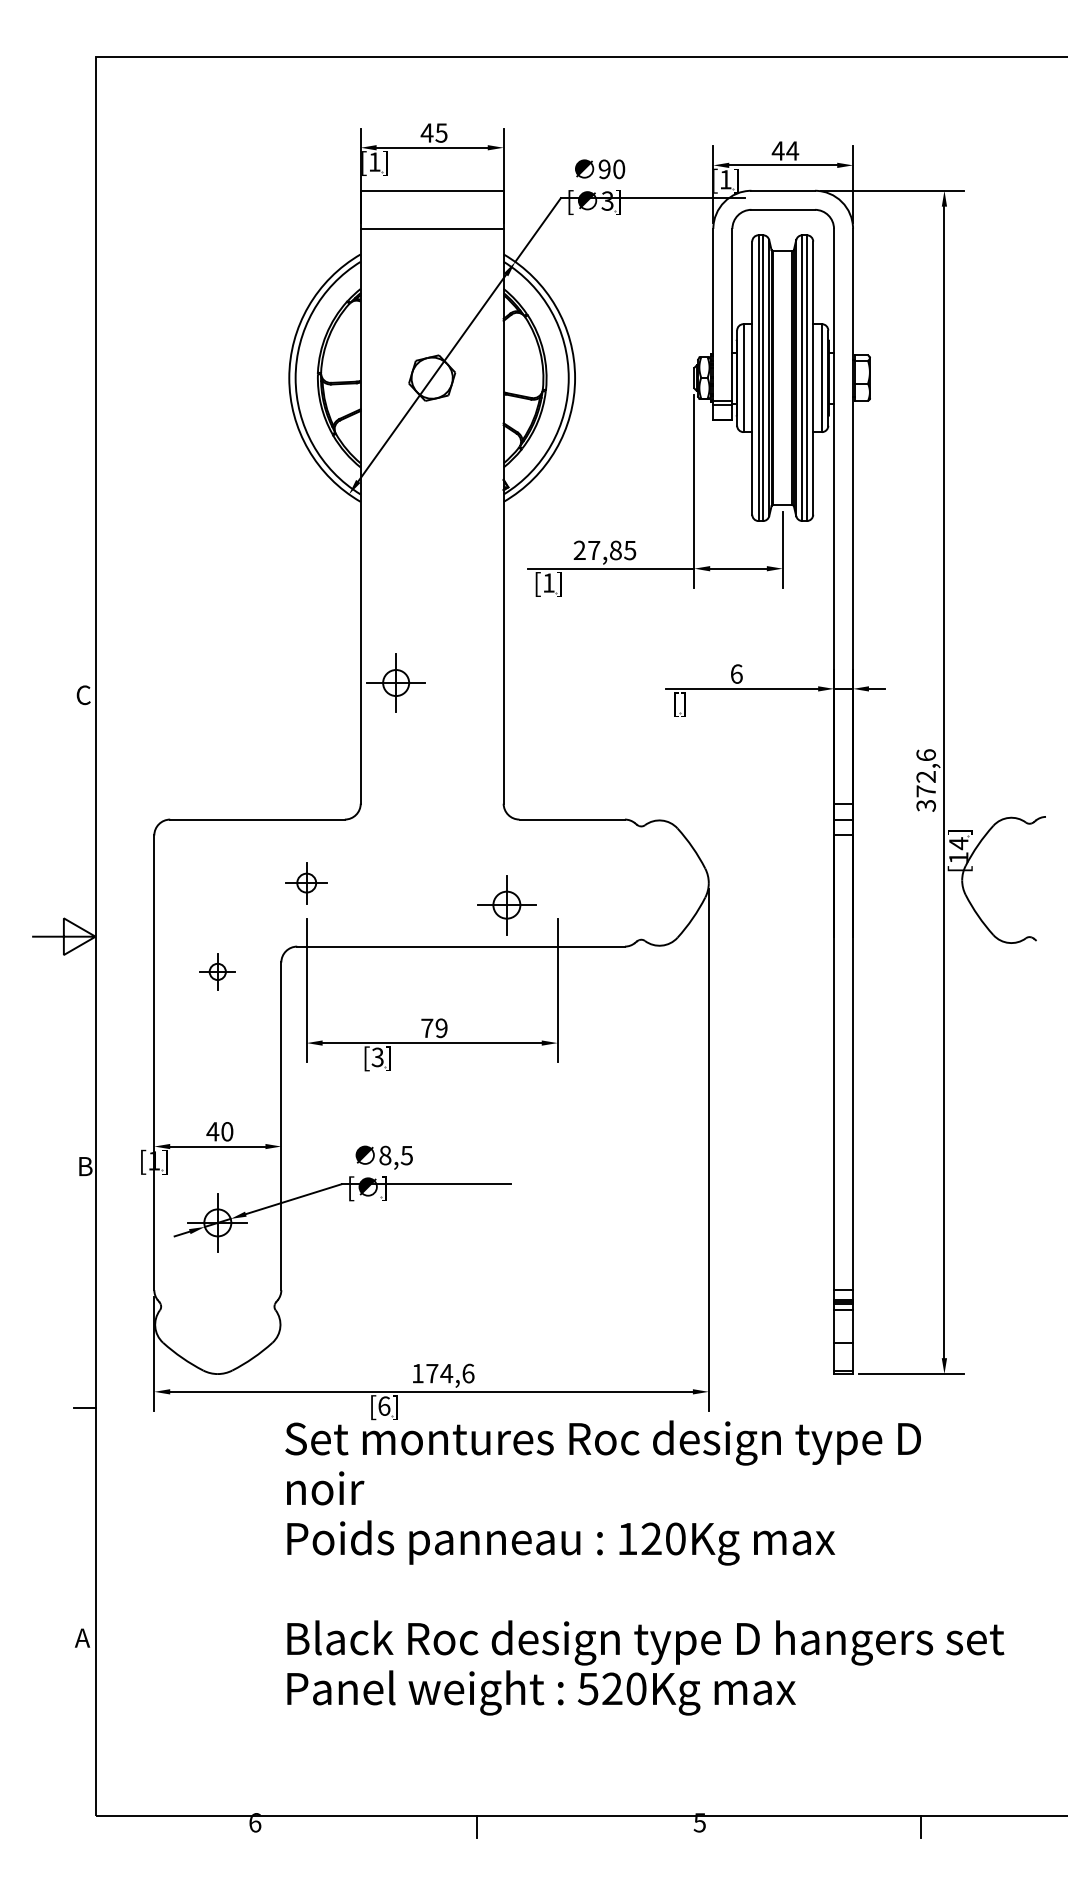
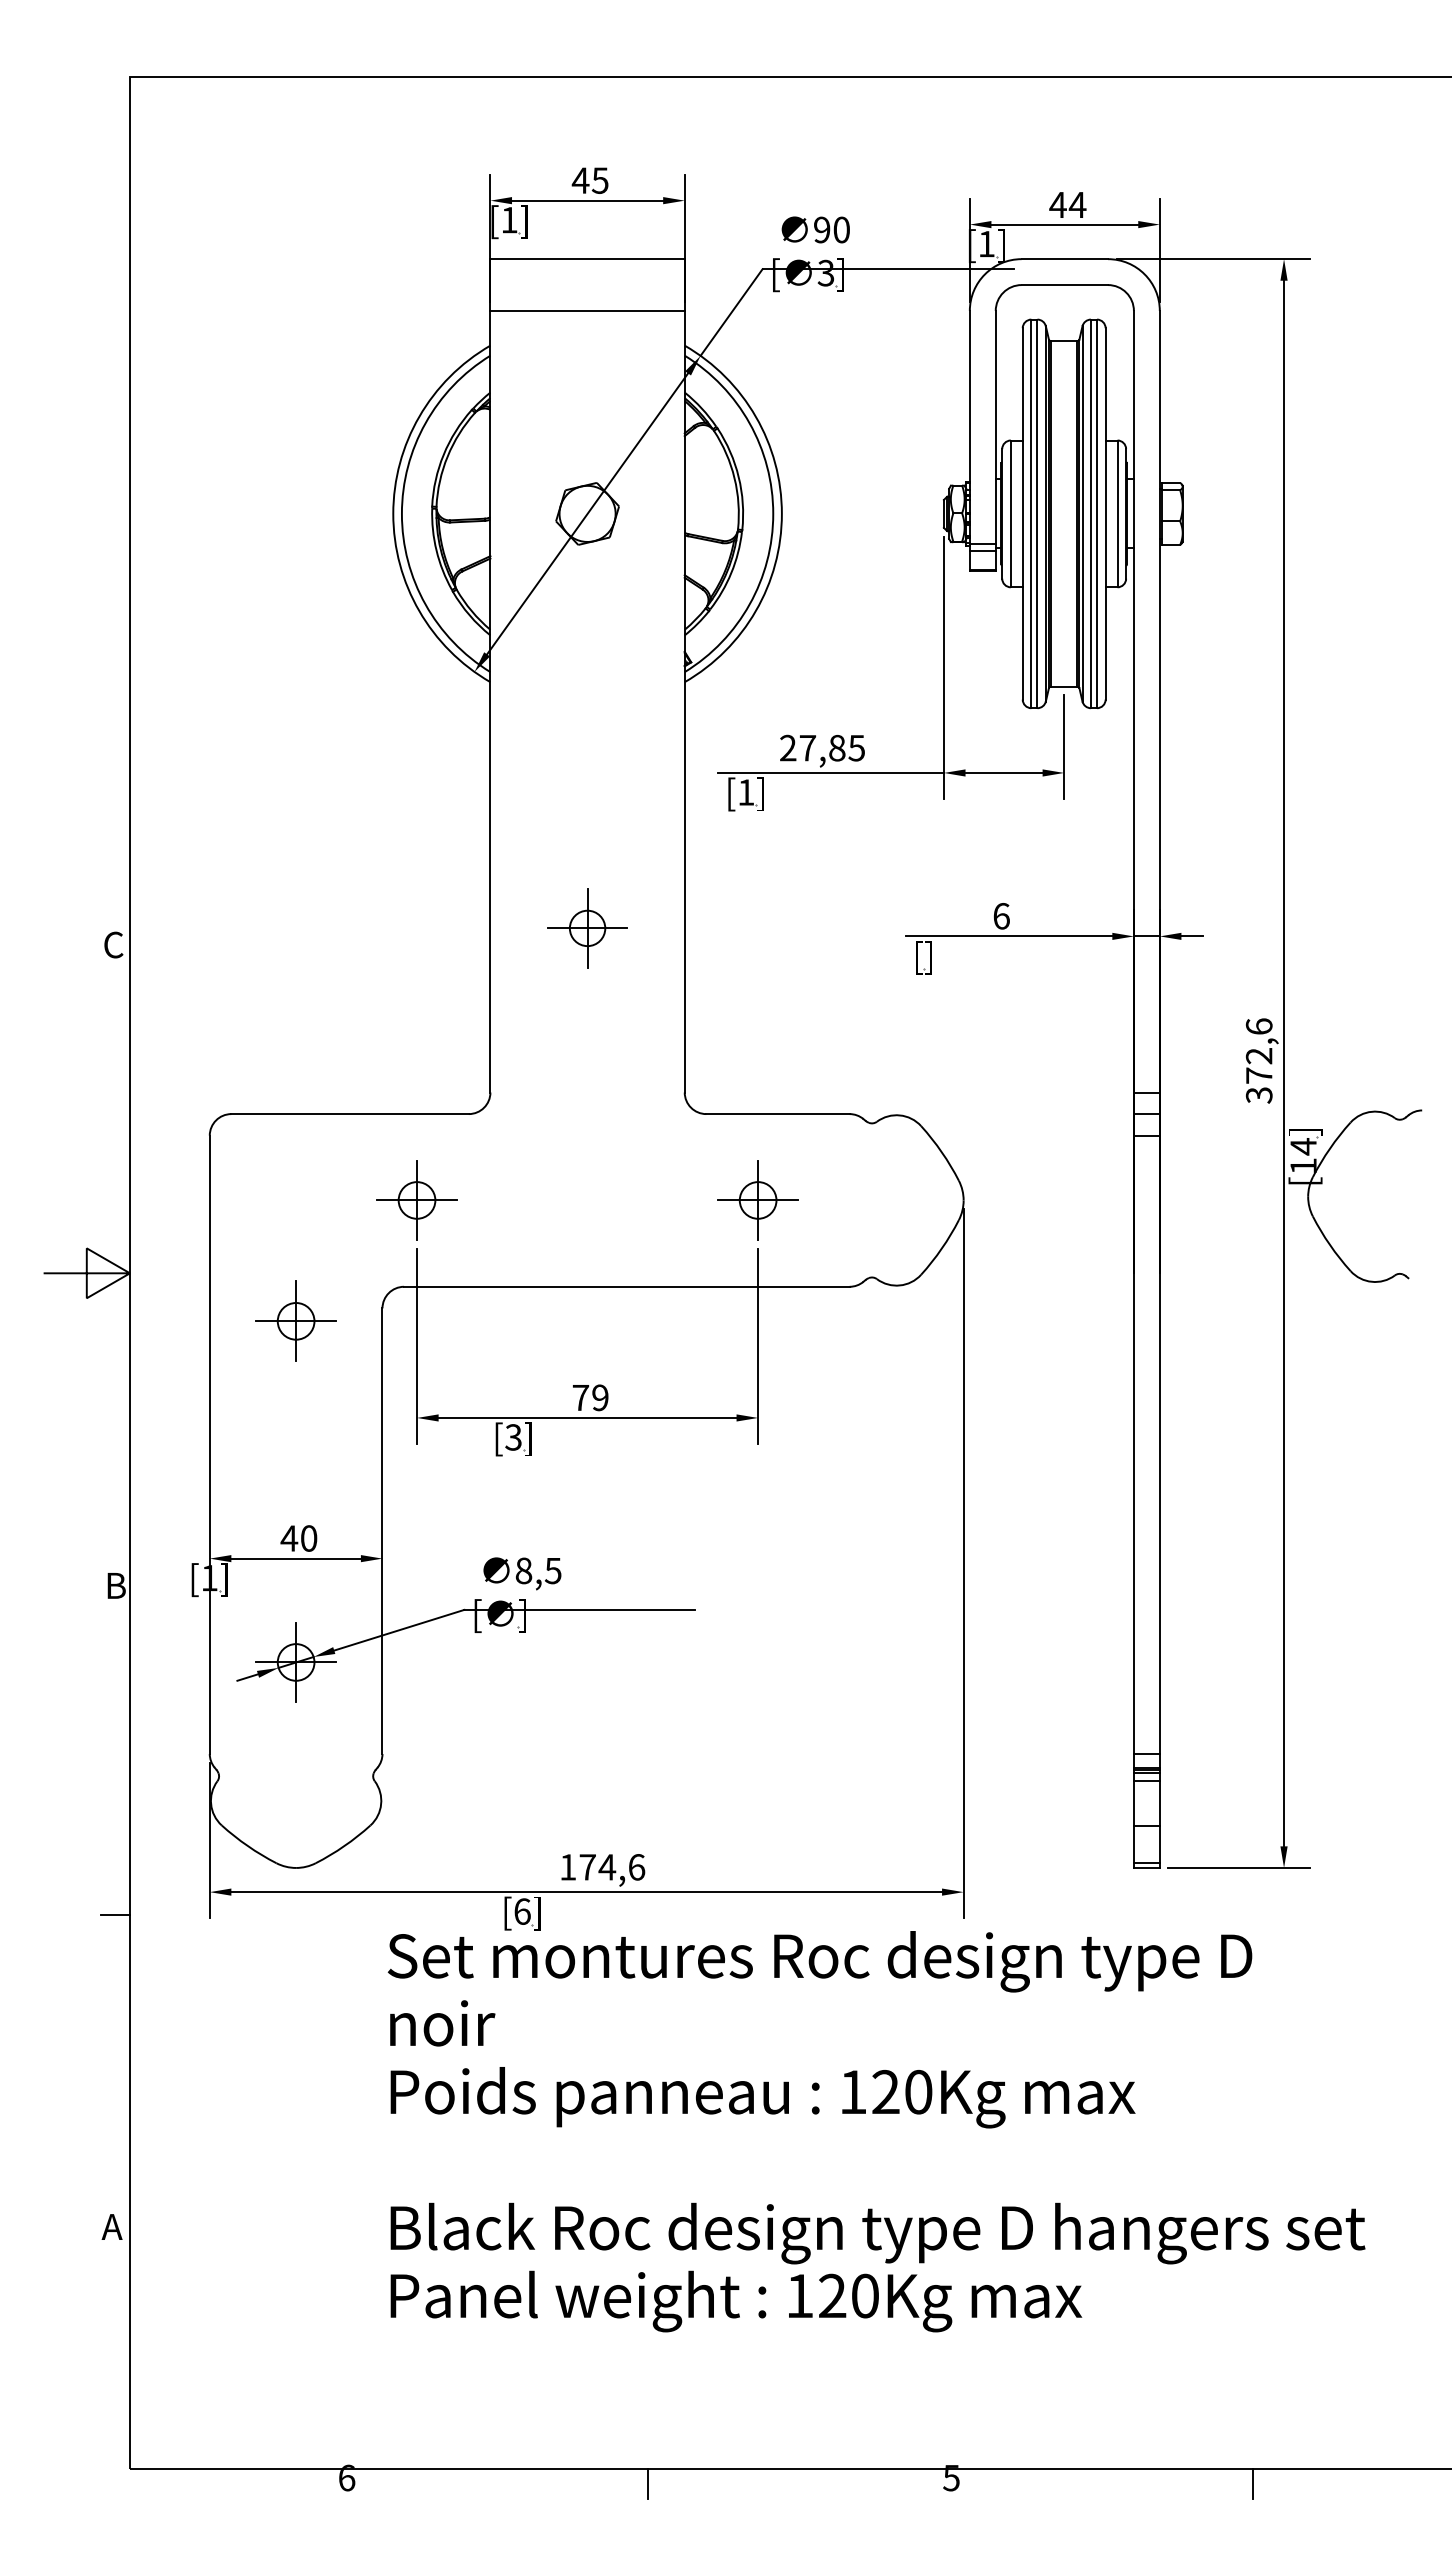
part: (396, 683) -> (587, 928), moved
part: (306, 883) -> (416, 1200), size x1.43
part: (506, 905) -> (757, 1200), moved
part: (217, 971) -> (295, 1320), size x1.67
text: (588, 1689) -> (799, 2296), 520Kg -> 120Kg

